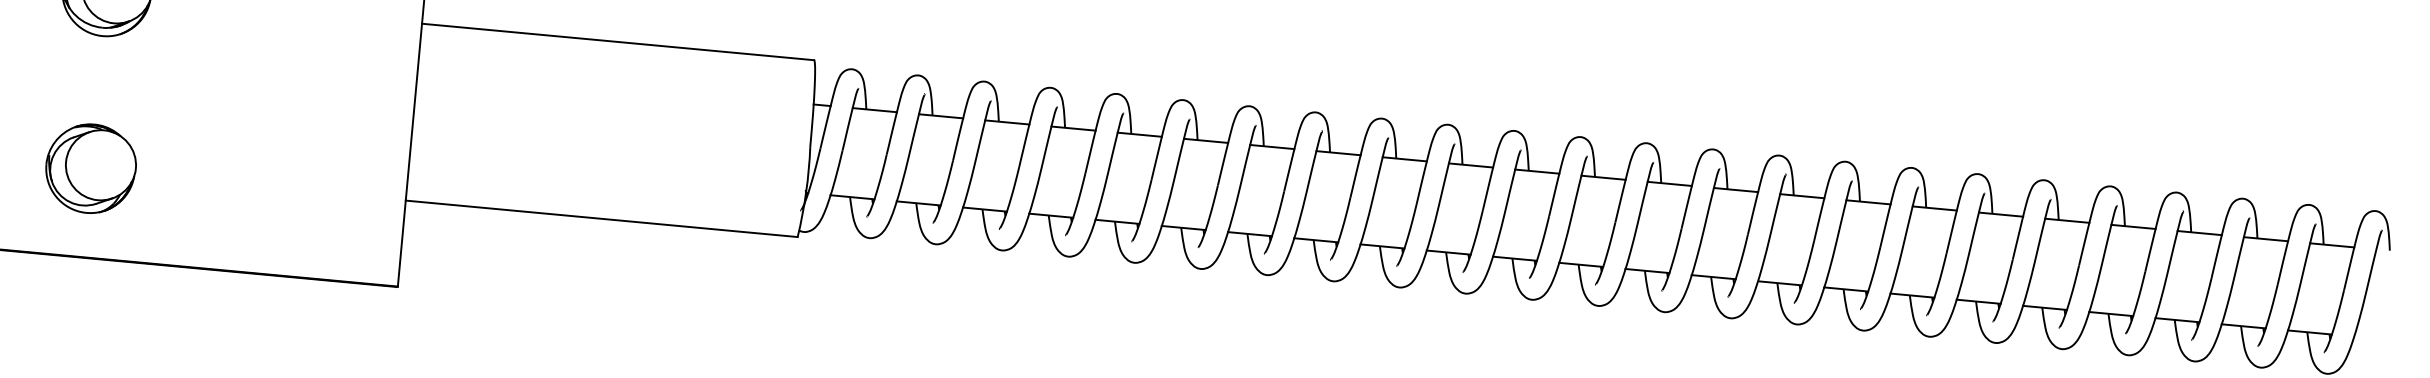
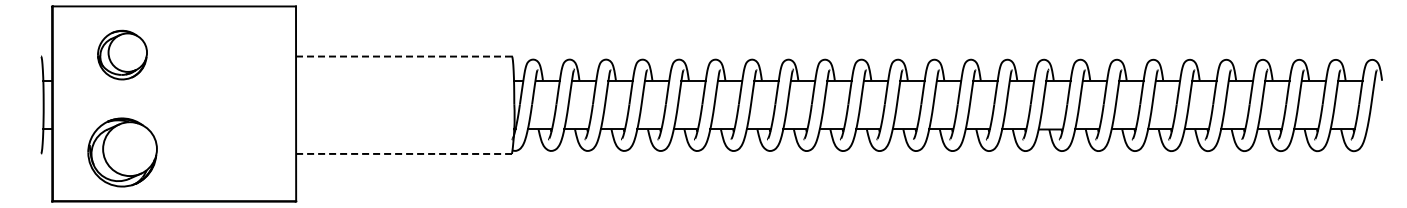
line: (618, 41) -> (404, 56), solid -> dashed
part: (90, 168) -> (122, 152), size x1.4
line: (602, 218) -> (404, 153), solid -> dashed

